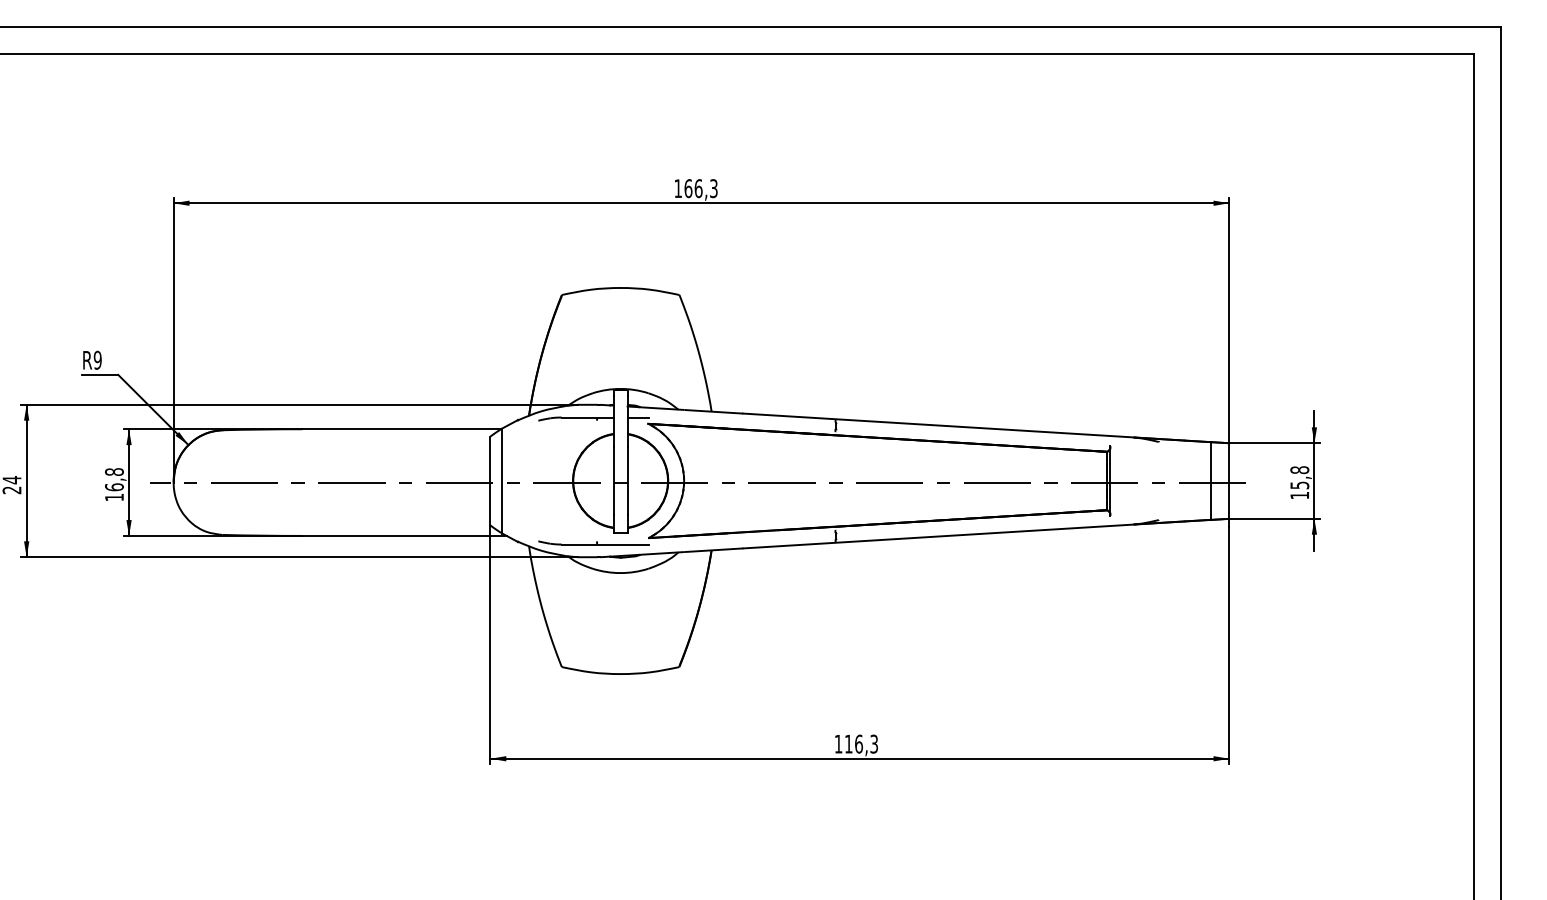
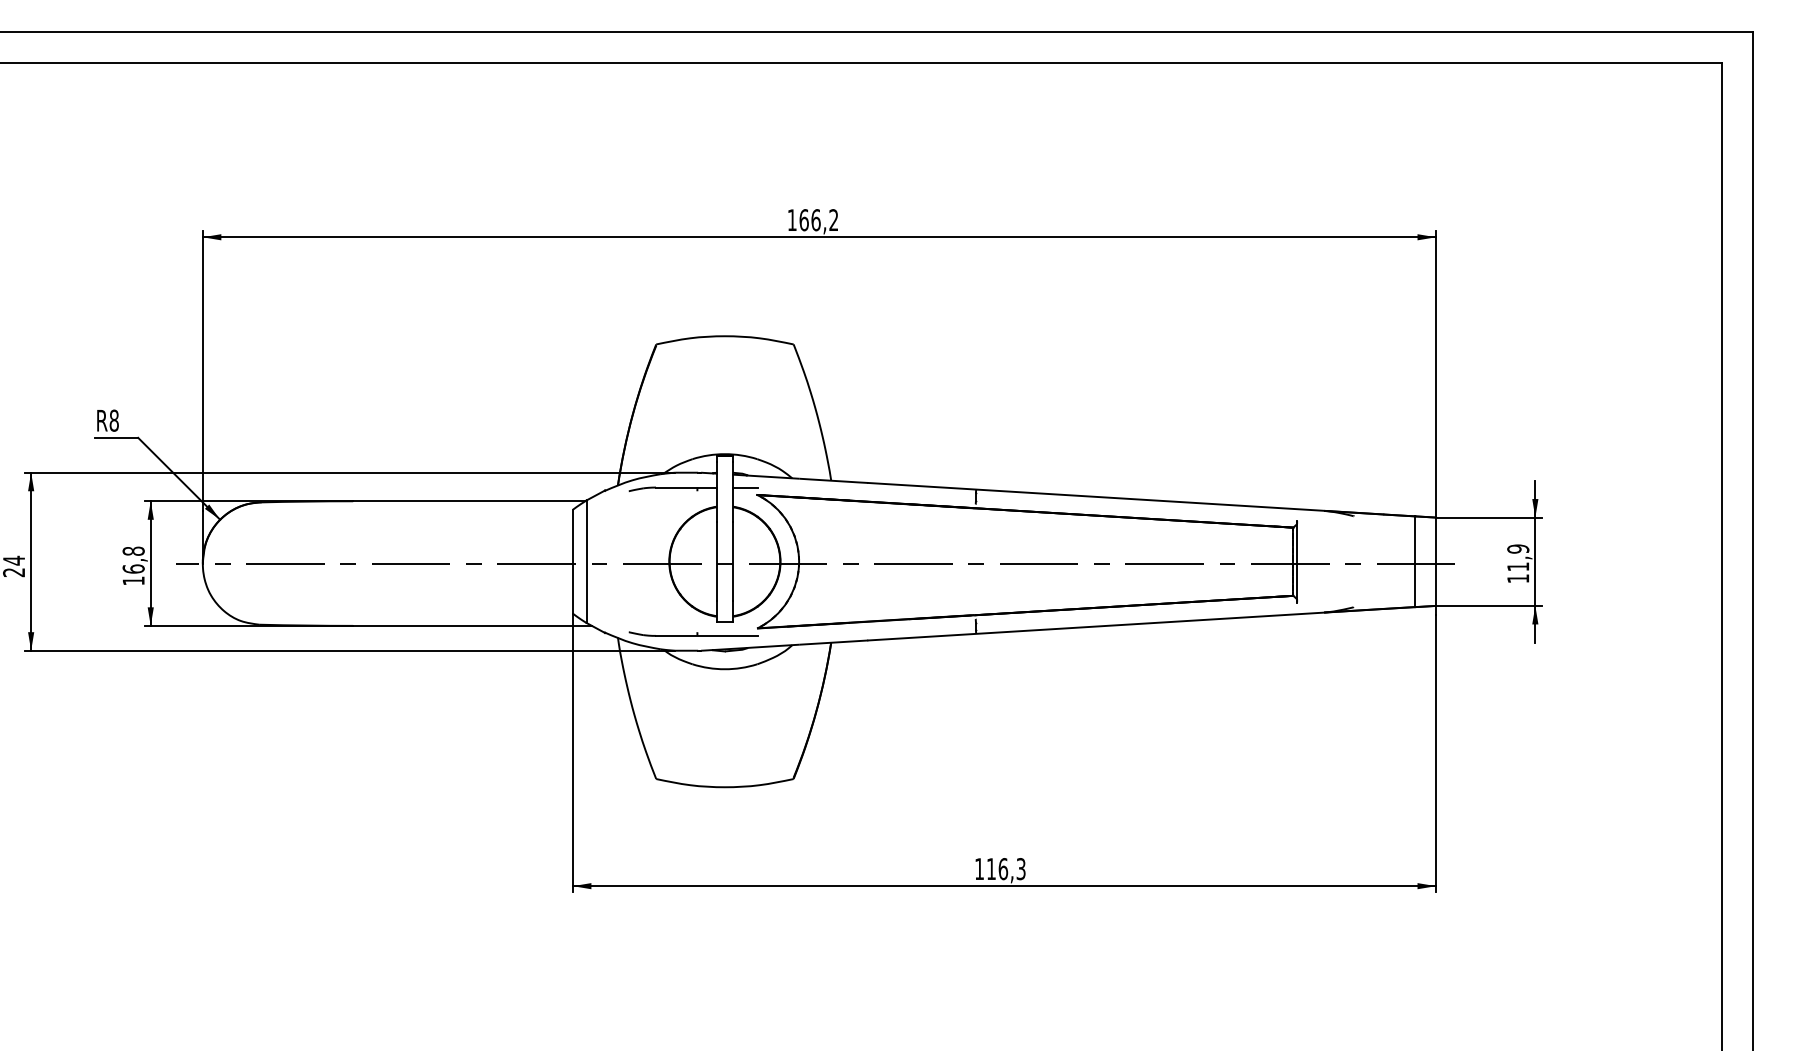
text: (713, 188) -> (833, 220), 166,3 -> 166,2
text: (97, 360) -> (113, 420), R9 -> R8
text: (1300, 477) -> (1518, 557), 15,8 -> 11,9

